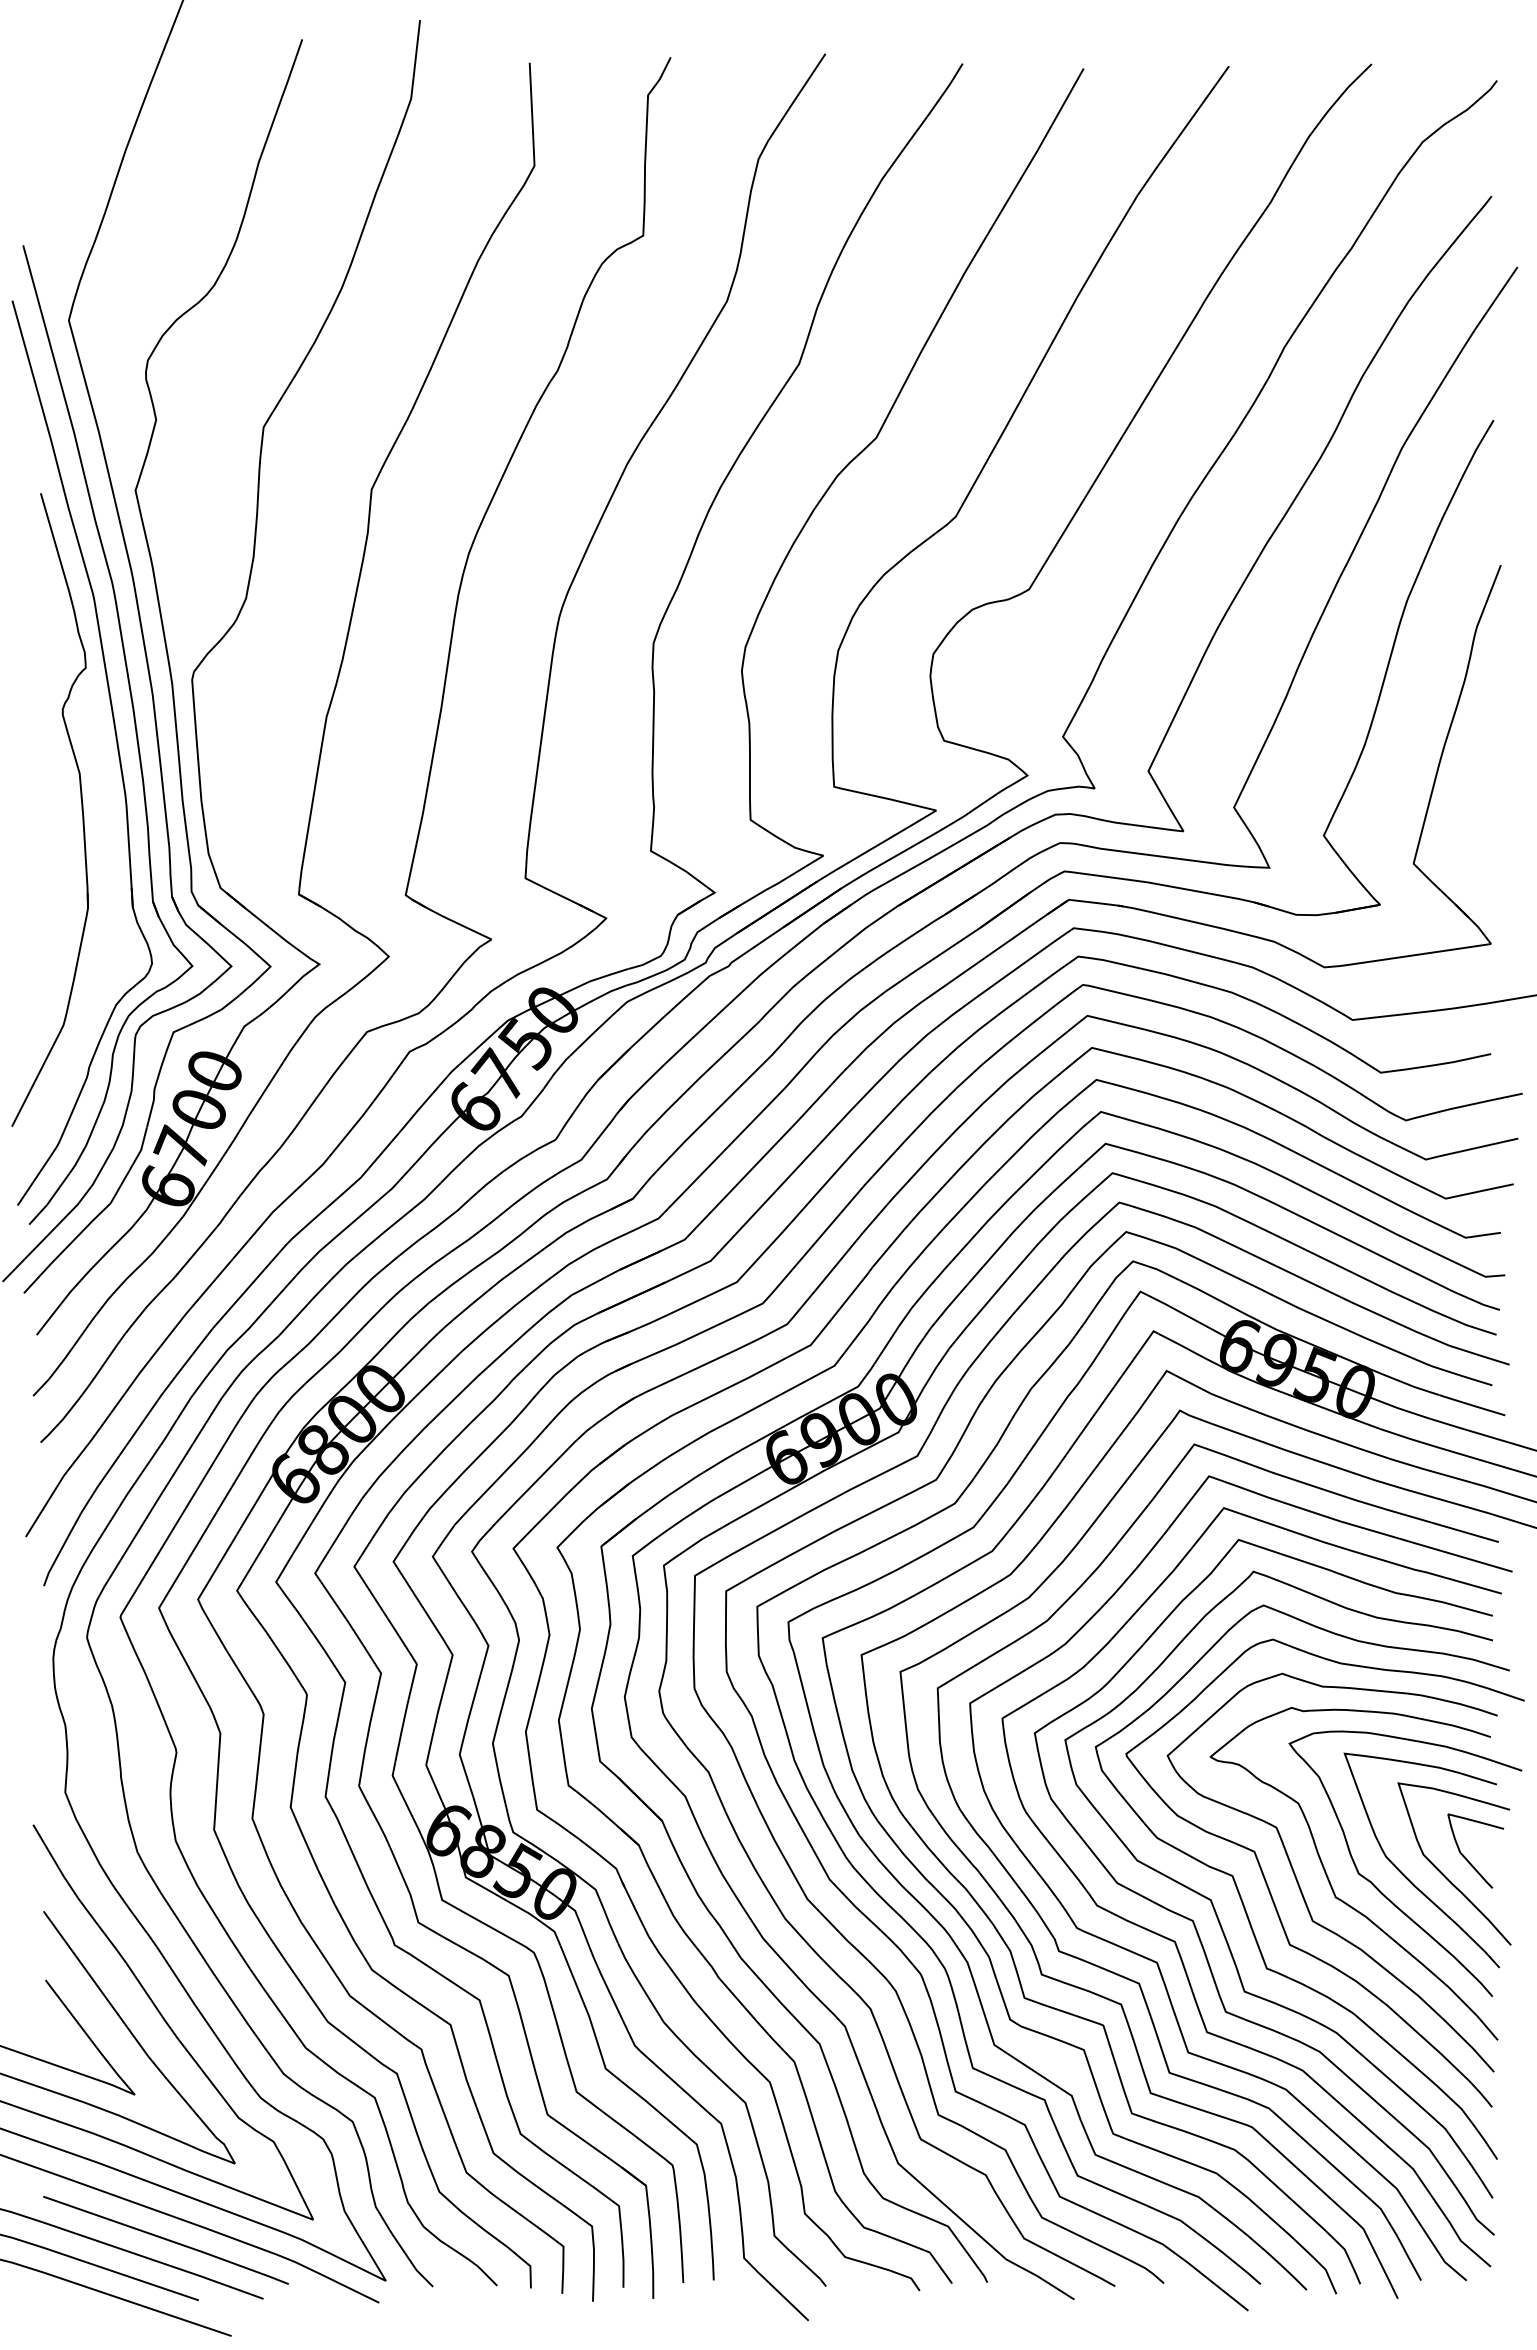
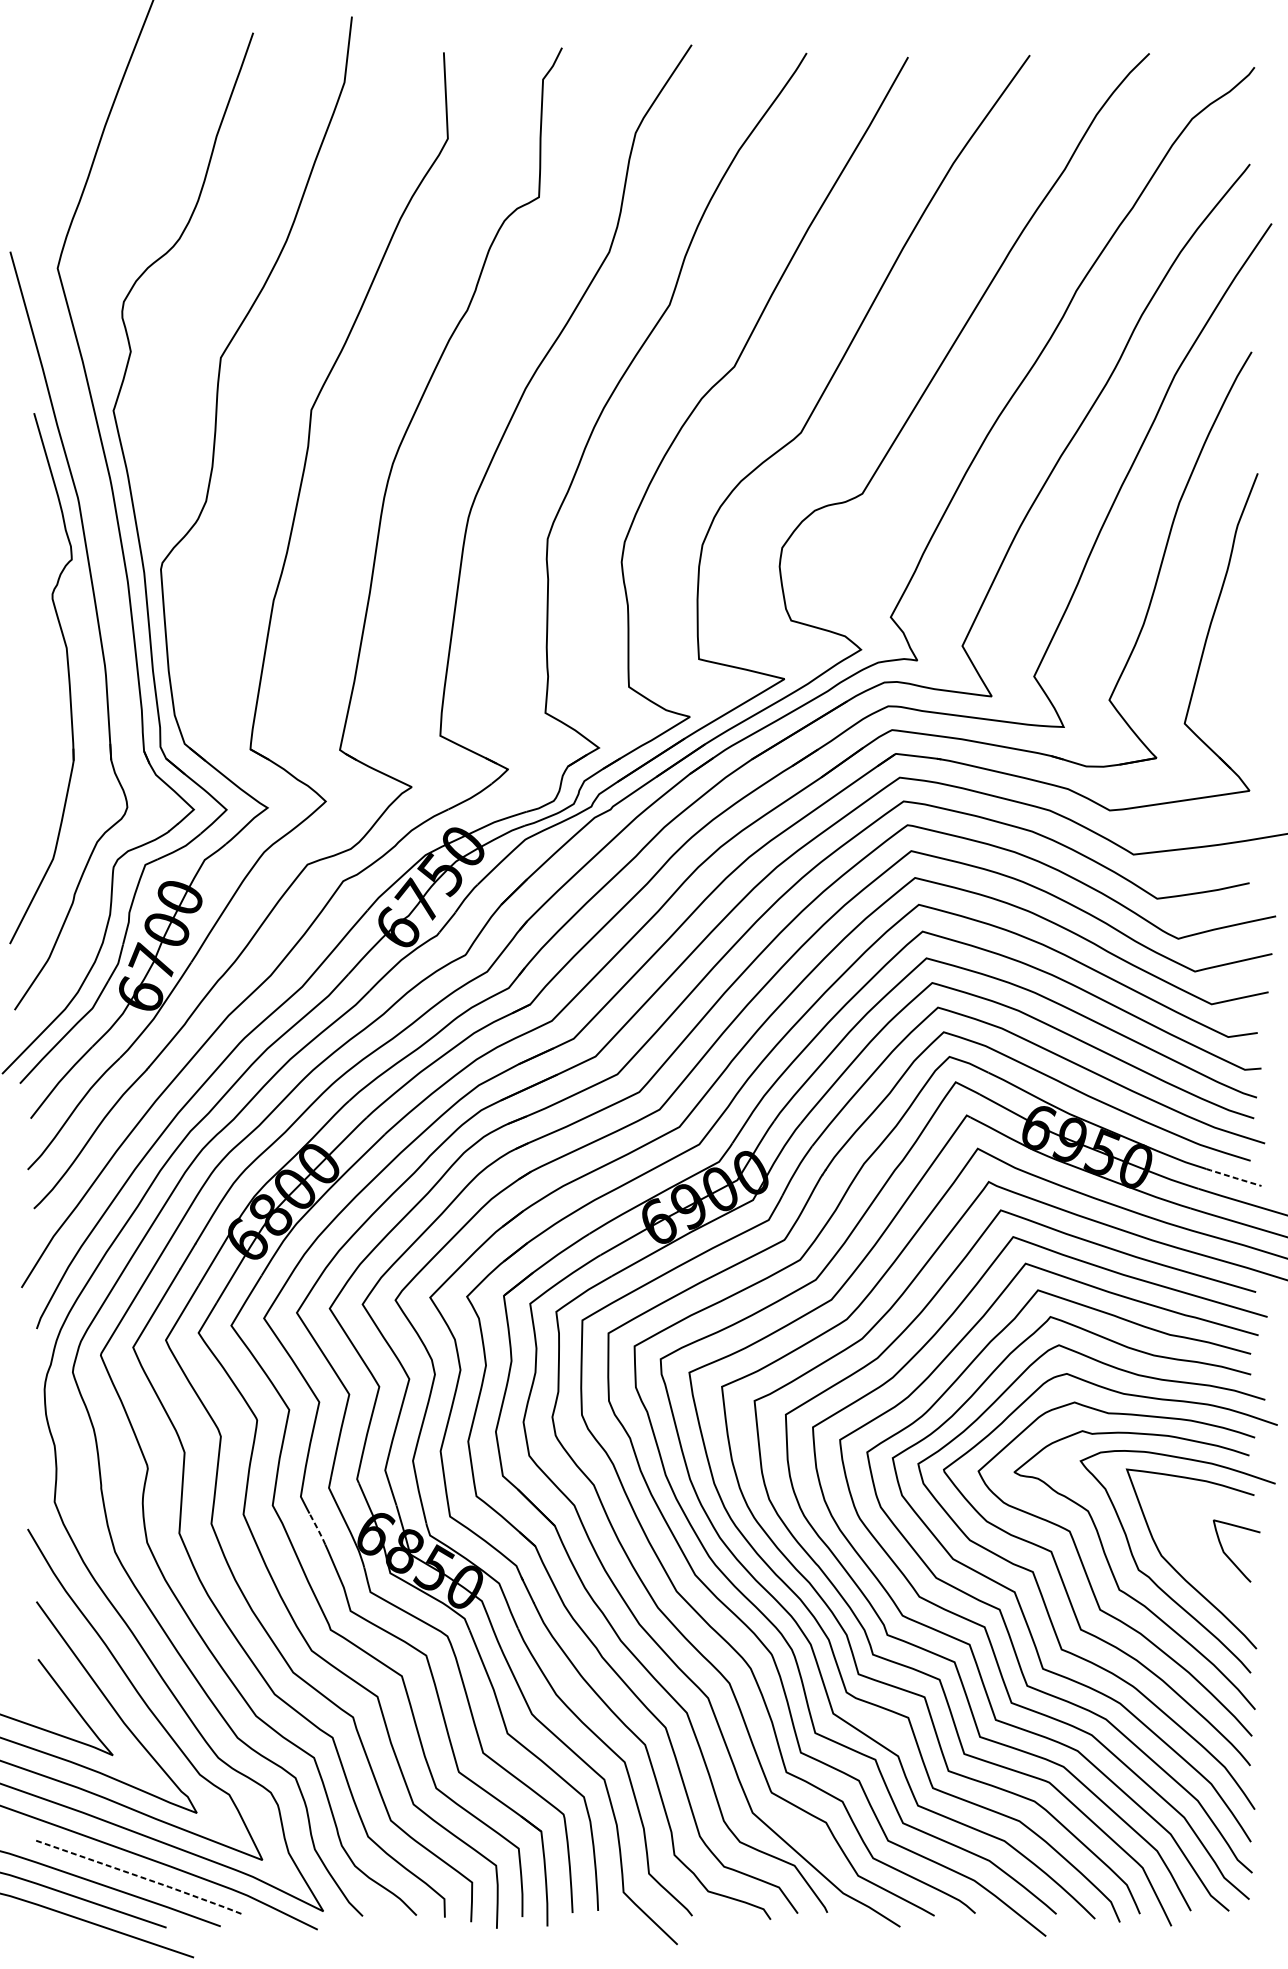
part: (135, 734) -> (113, 615), removed
line: (1472, 1405) -> (1234, 1177), solid -> dashed
line: (379, 1824) -> (317, 1528), solid -> dashed
curve: (1443, 1873) -> (1209, 1569), removed
line: (168, 2240) -> (141, 1877), solid -> dashed

